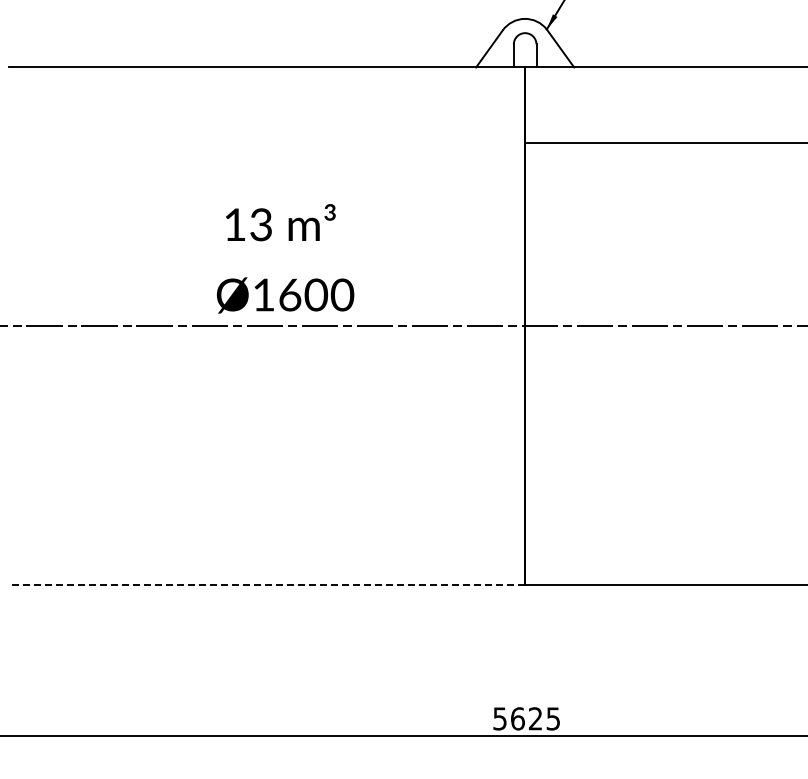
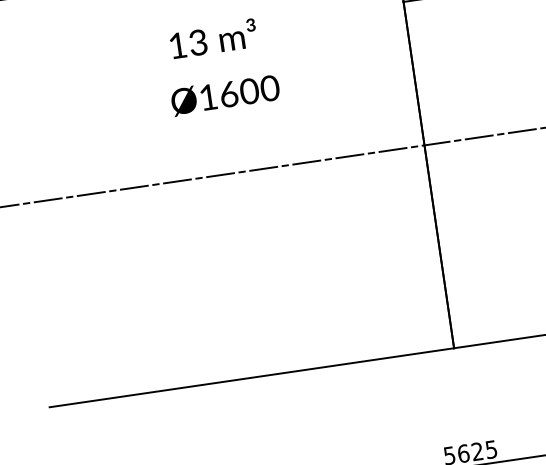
text: (285, 258) -> (221, 66), moved
line: (266, 585) -> (251, 377), dashed -> solid

